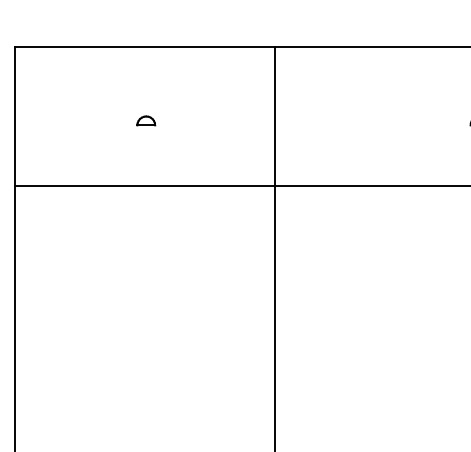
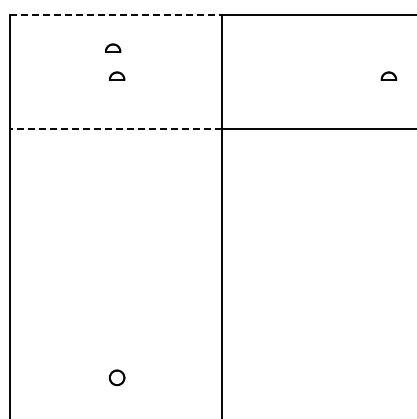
line: (145, 46) -> (116, 15), solid -> dashed
part: (141, 85) -> (113, 47), added
line: (144, 186) -> (115, 129), solid -> dashed

